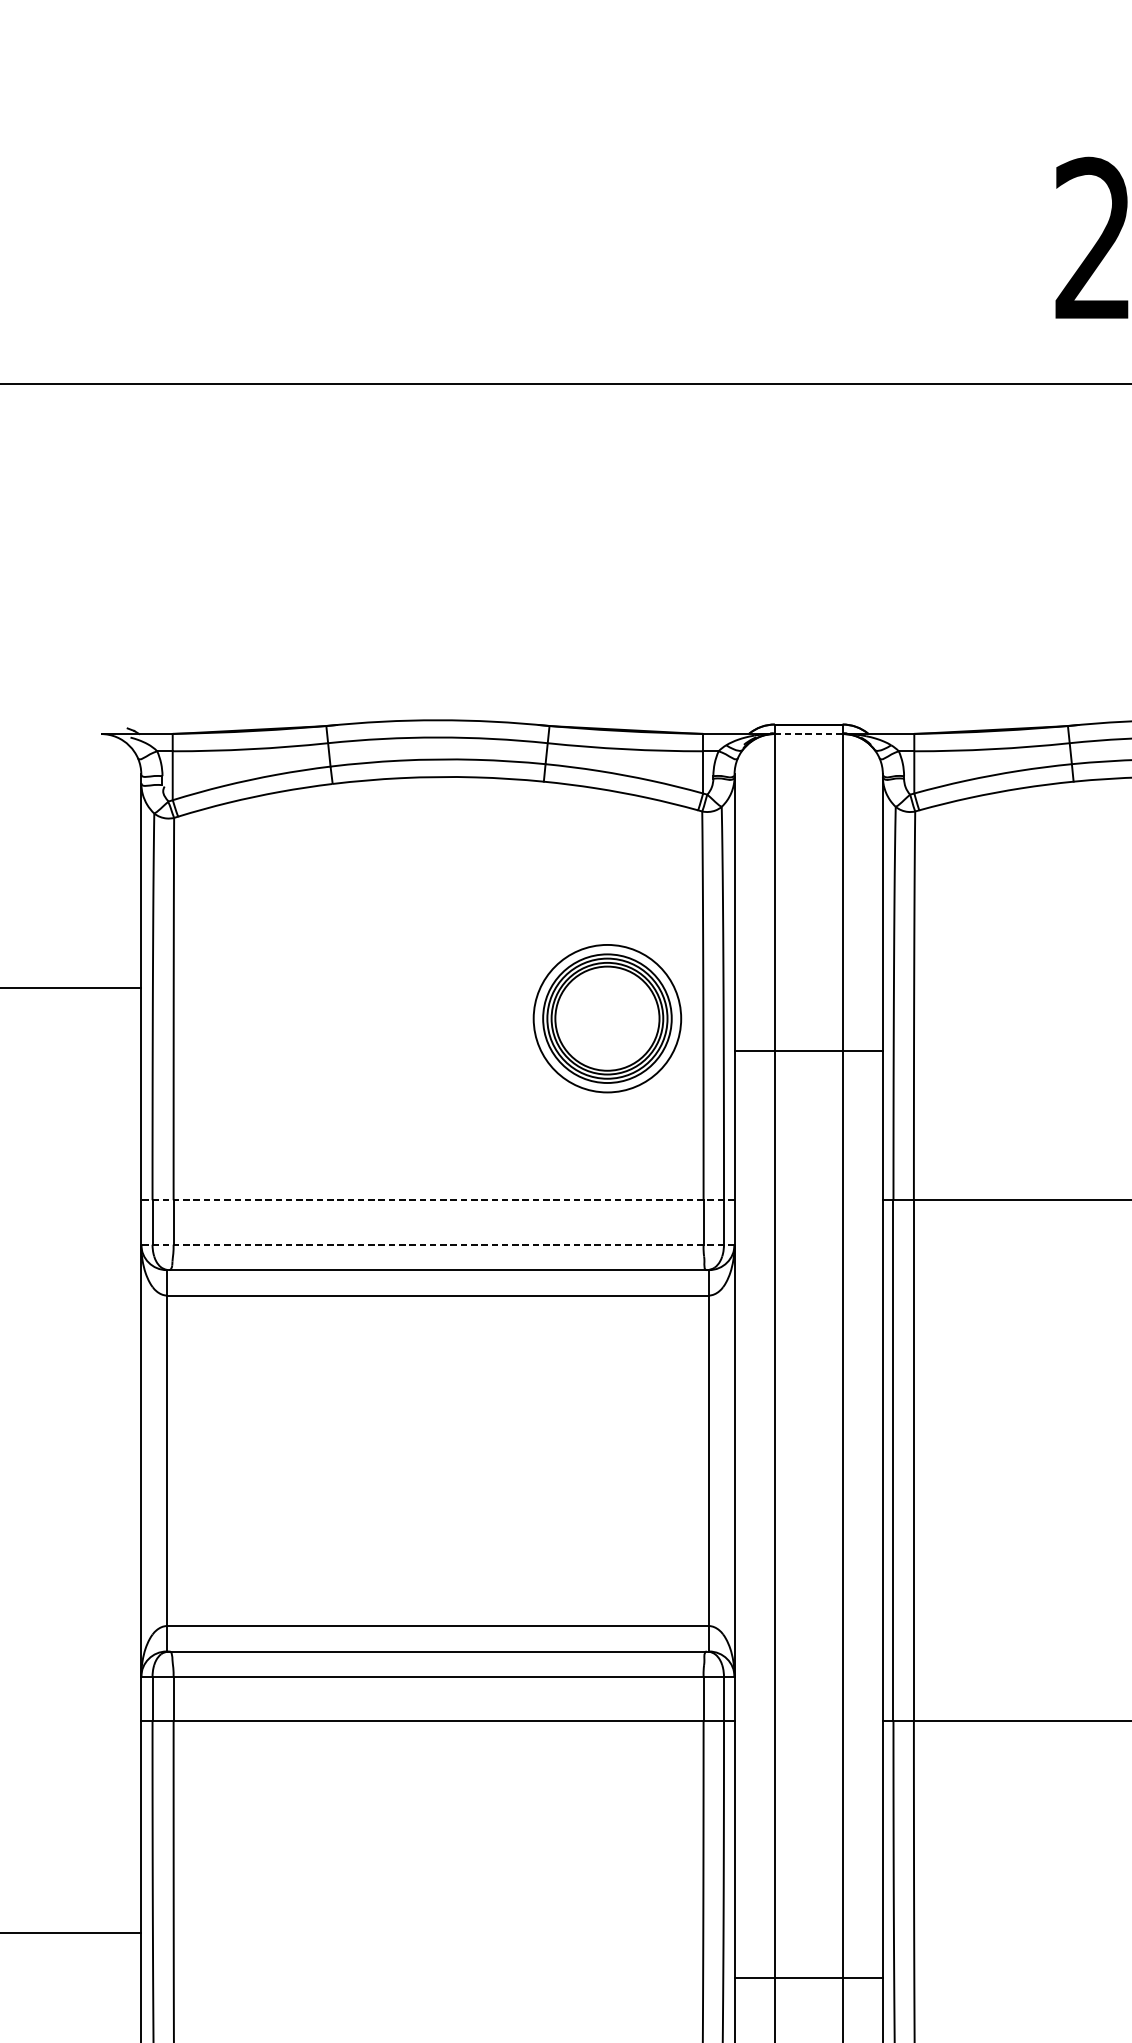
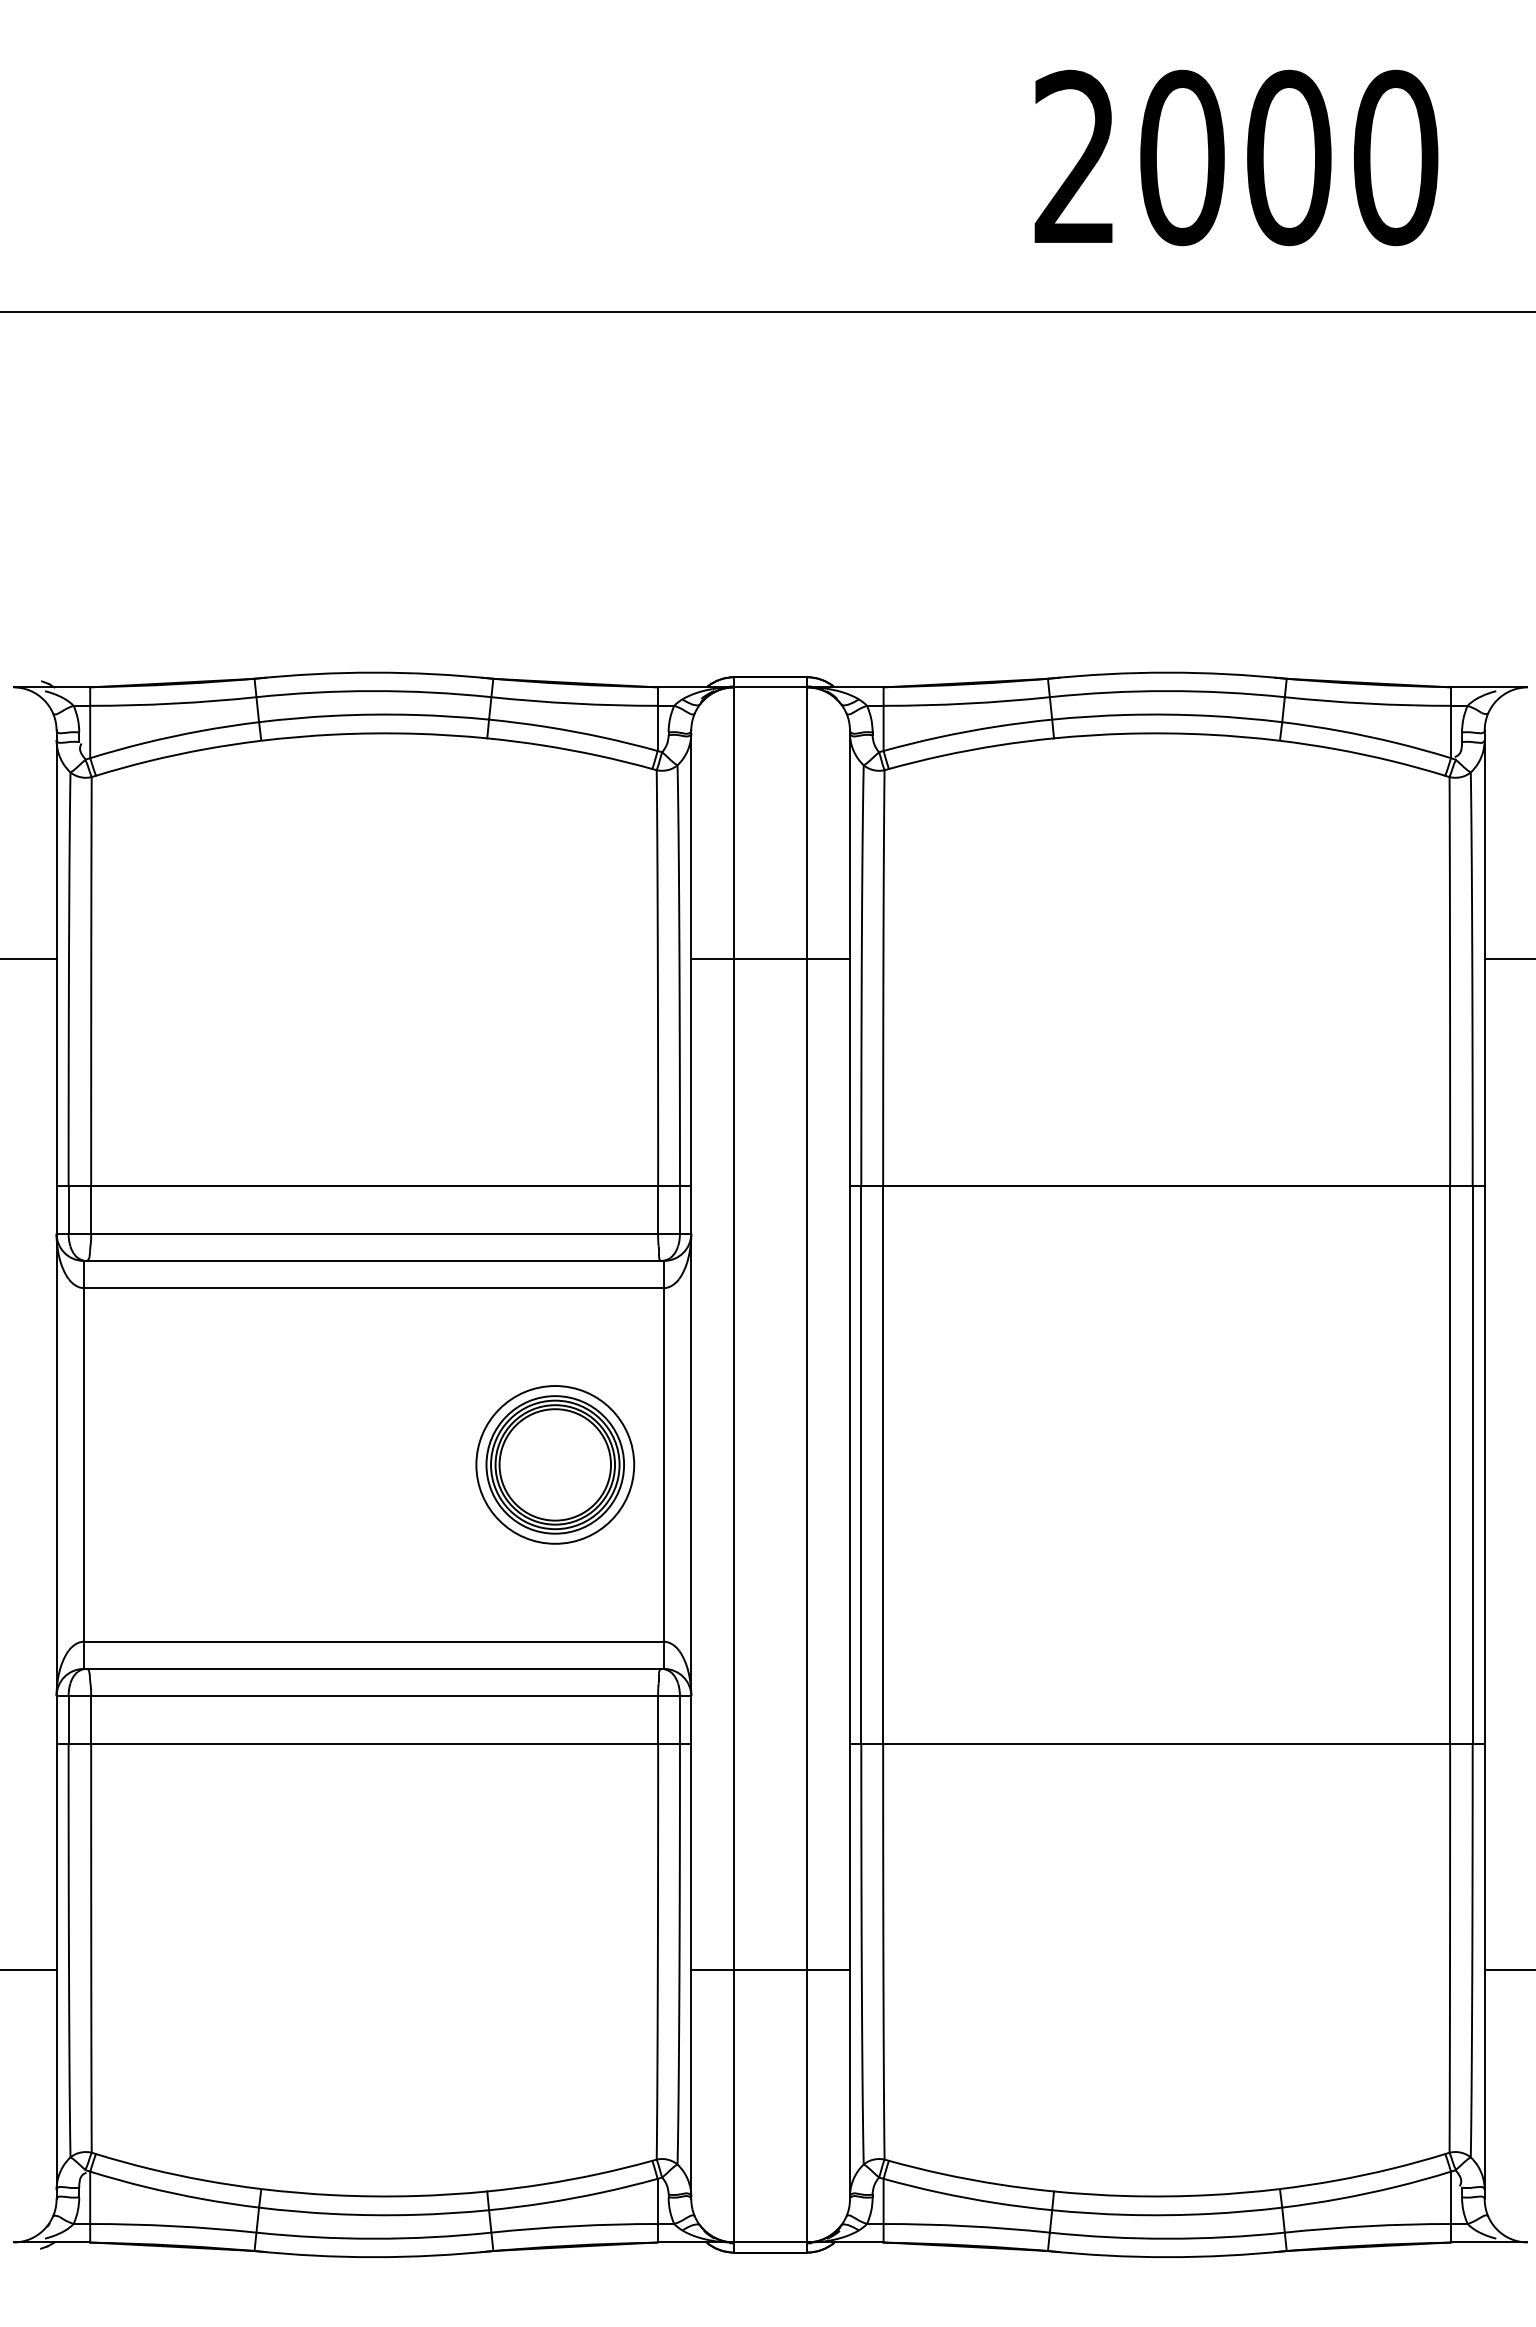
line: (808, 734) -> (770, 687), dashed -> solid
part: (607, 1018) -> (555, 1464), moved
line: (808, 1051) -> (770, 959), moved
line: (437, 1200) -> (373, 1186), dashed -> solid
line: (437, 1244) -> (373, 1233), dashed -> solid
line: (808, 1978) -> (770, 1970), moved

